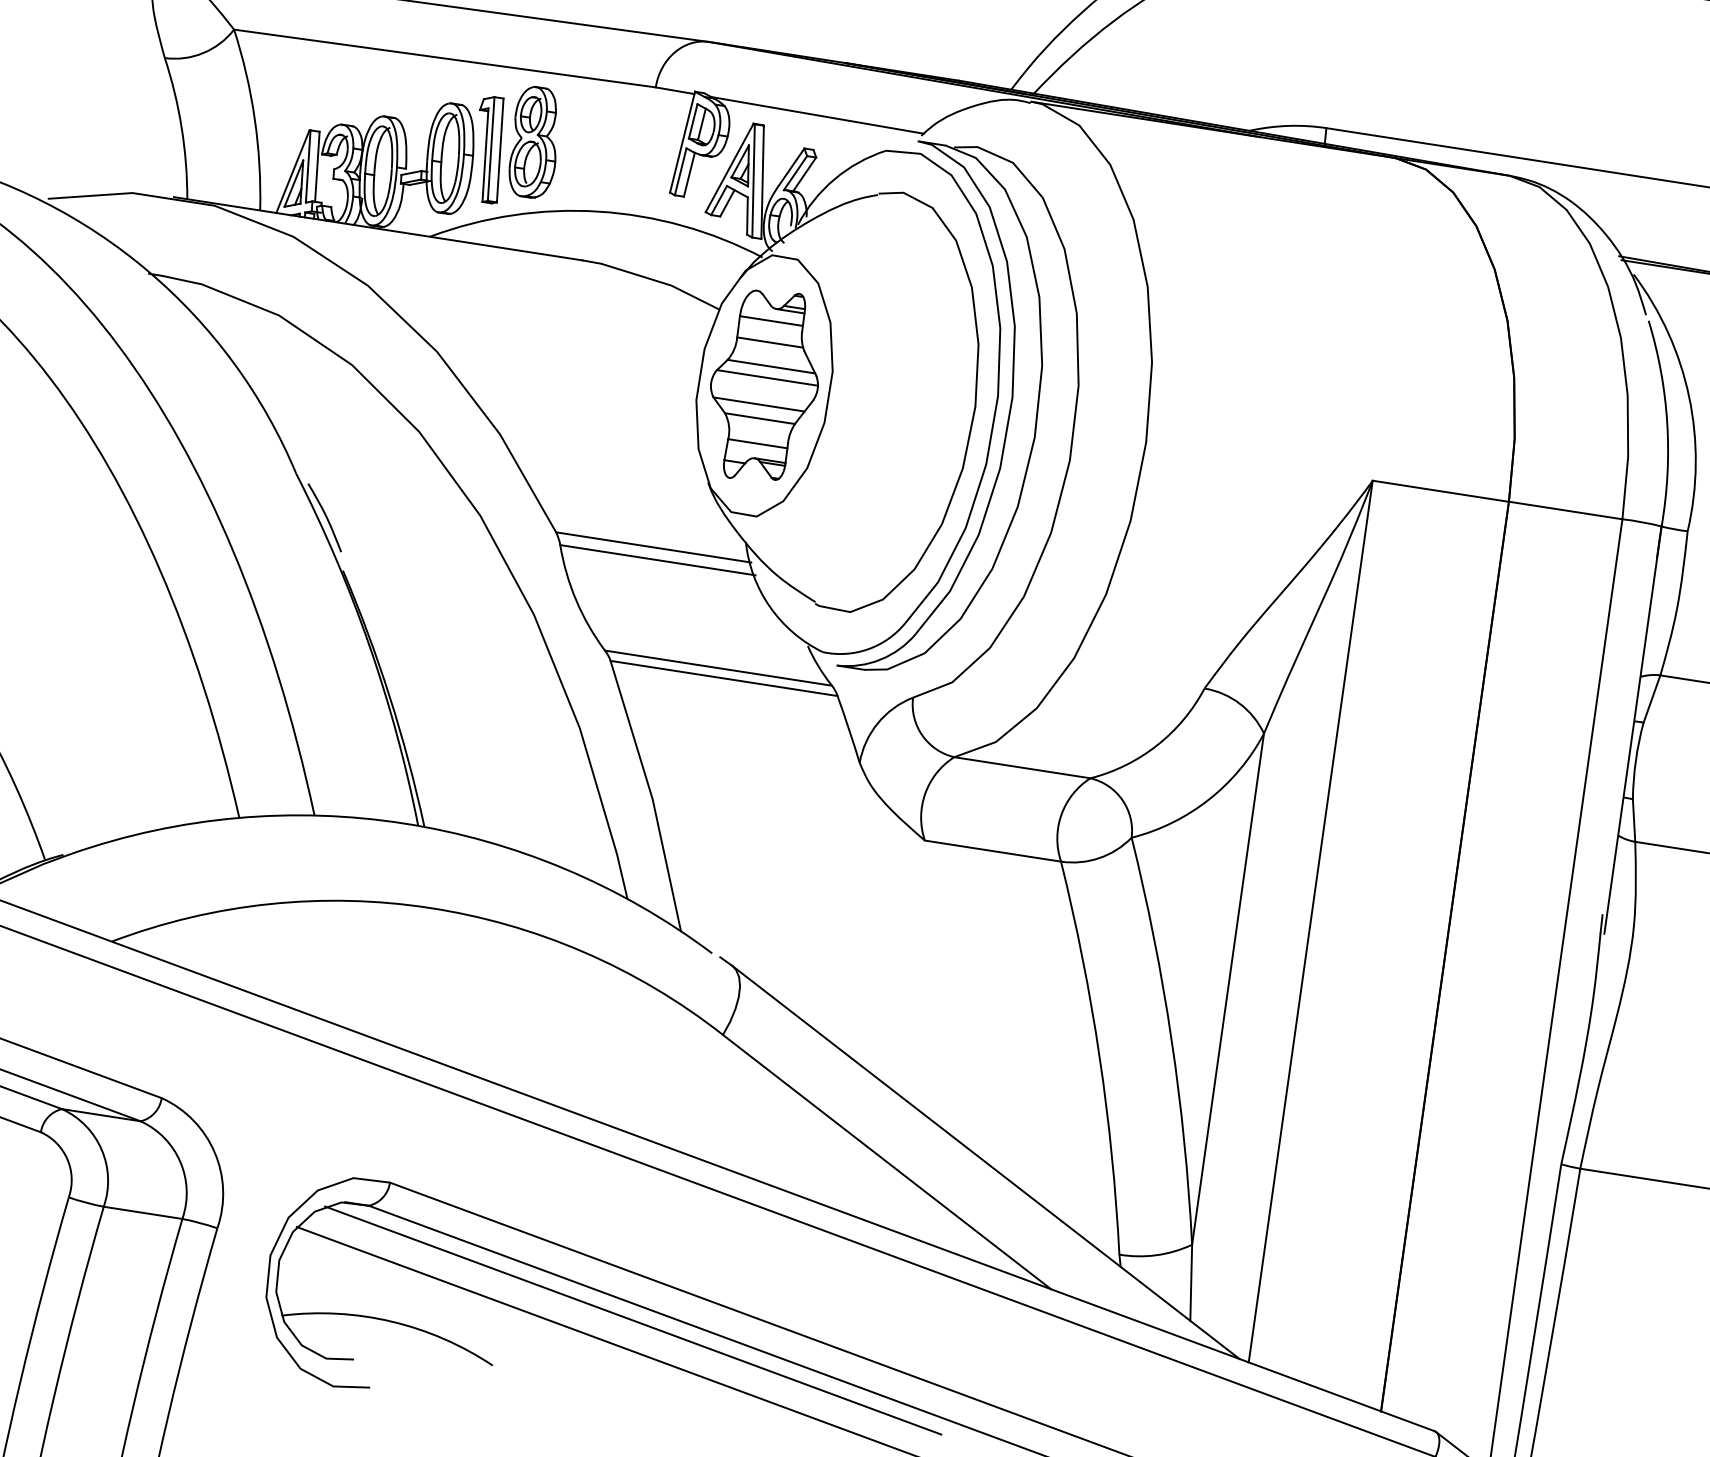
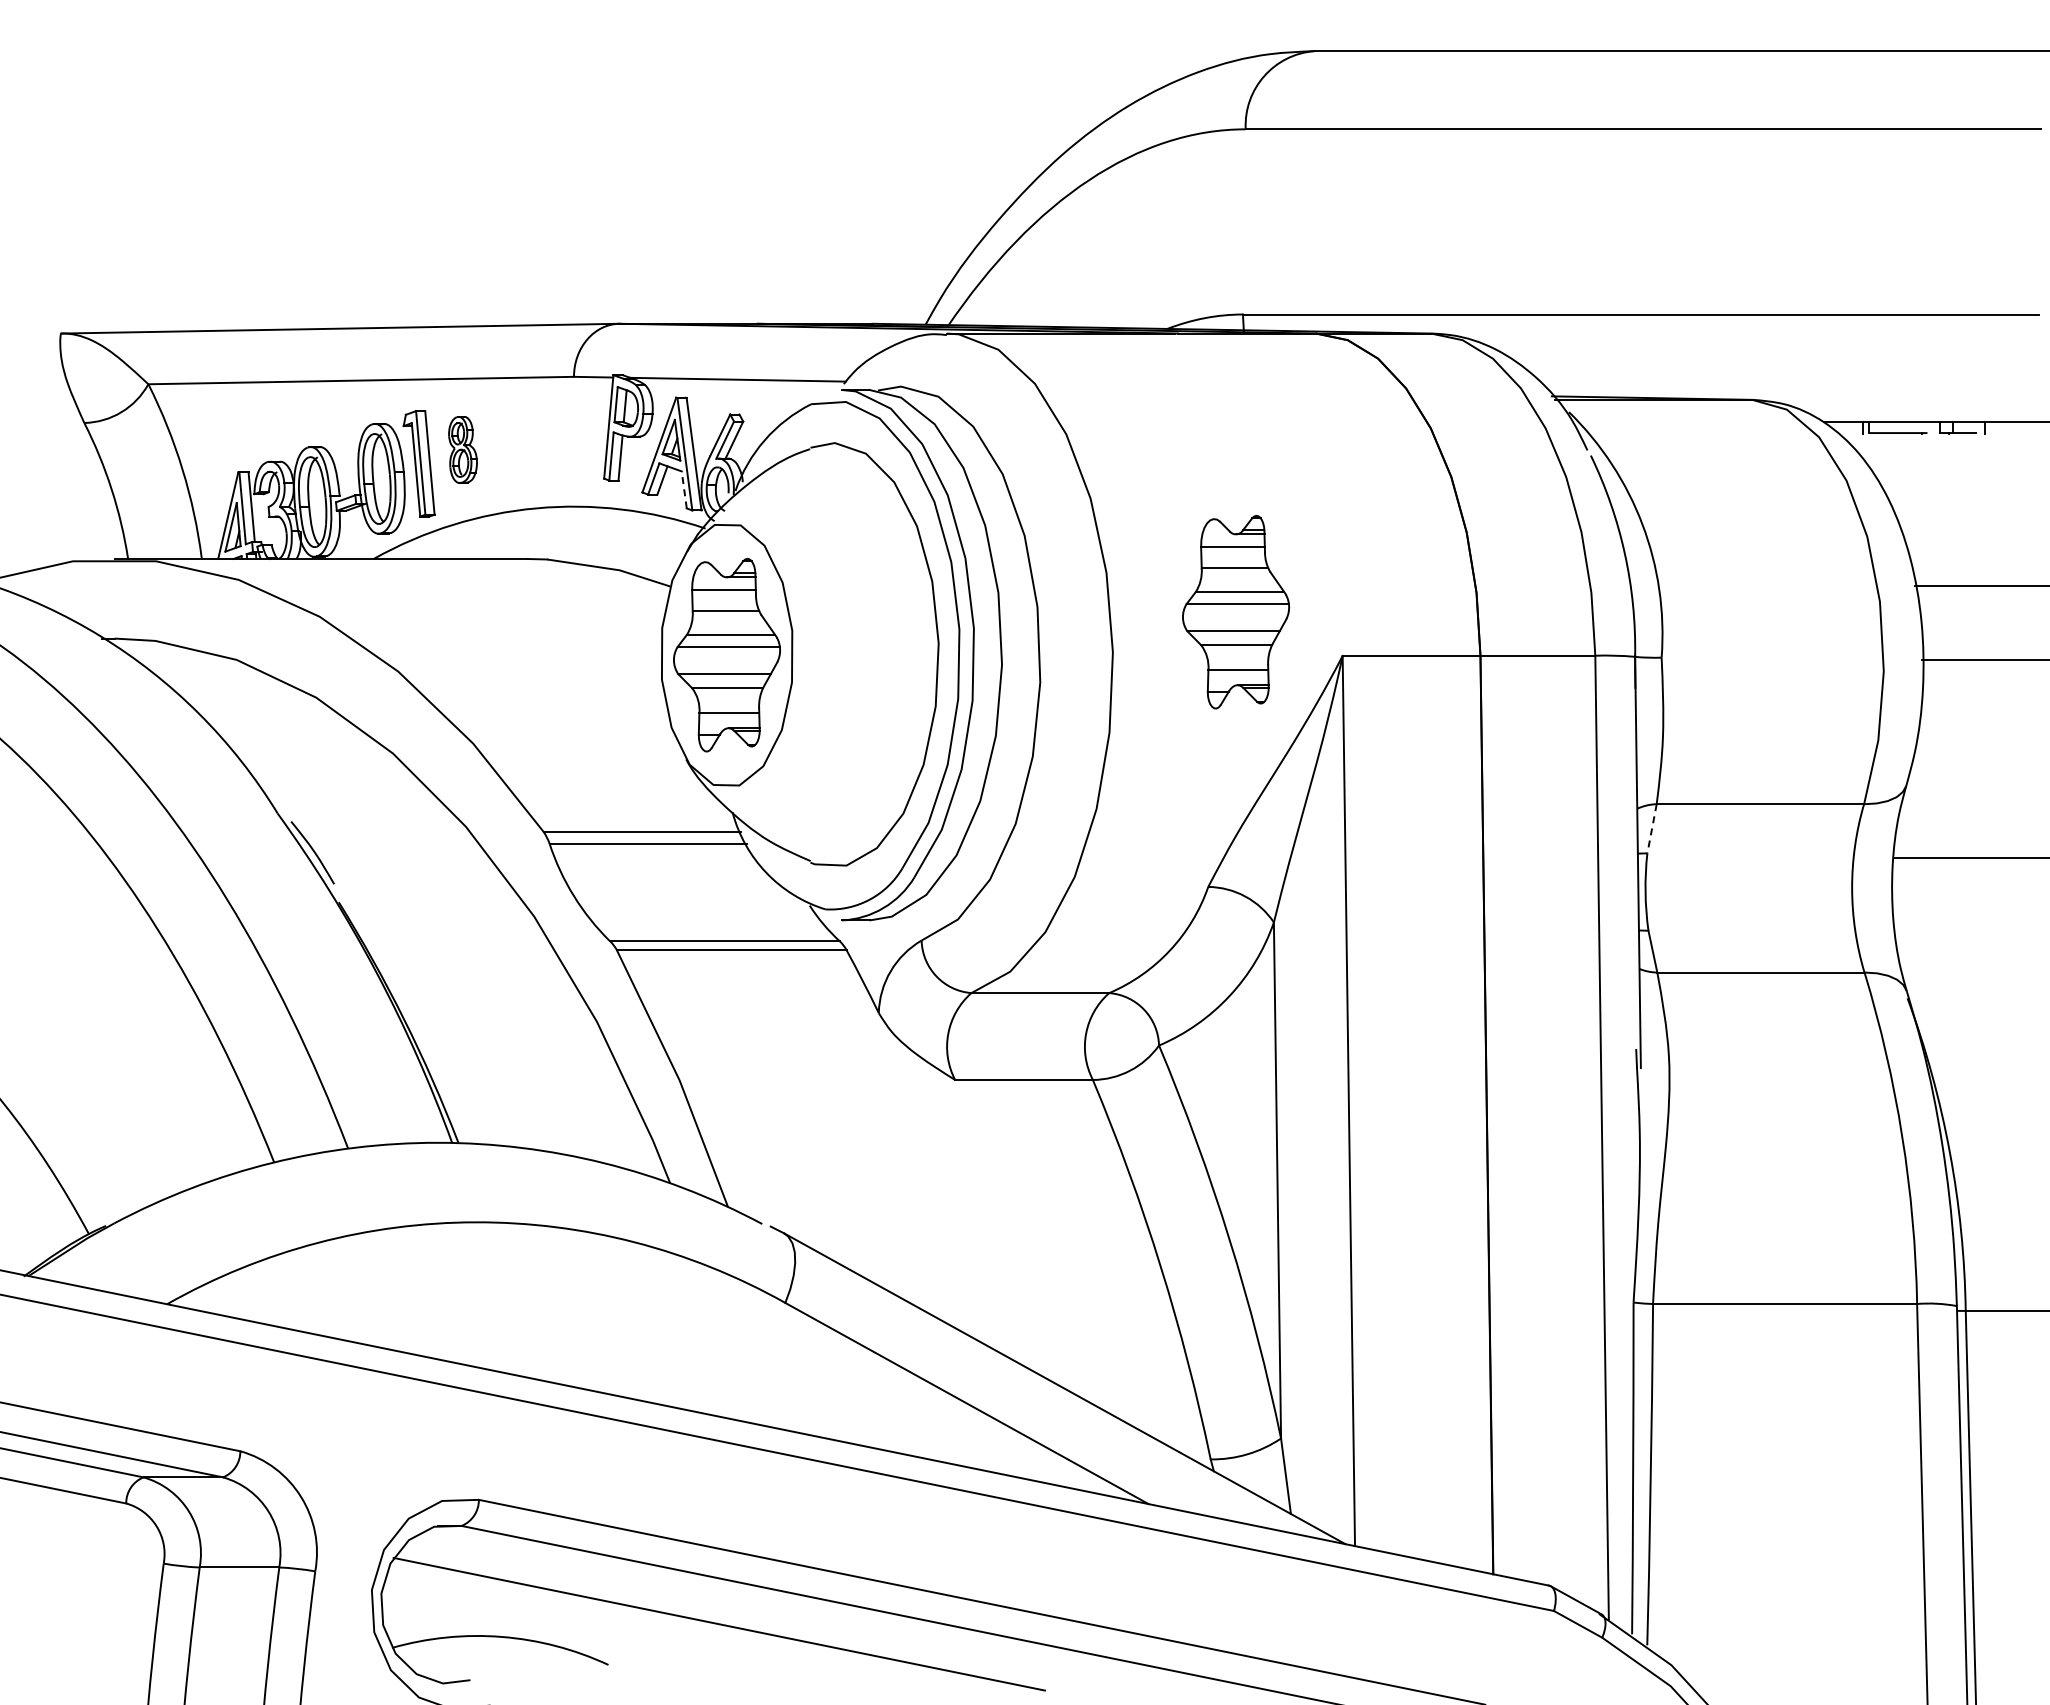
part: (534, 142) -> (462, 449), size x0.6
line: (747, 215) -> (684, 489), solid -> dashed
part: (1273, 421) -> (1235, 612), added
line: (1652, 698) -> (1652, 828), solid -> dashed
line: (633, 1320) -> (740, 1598), removed

